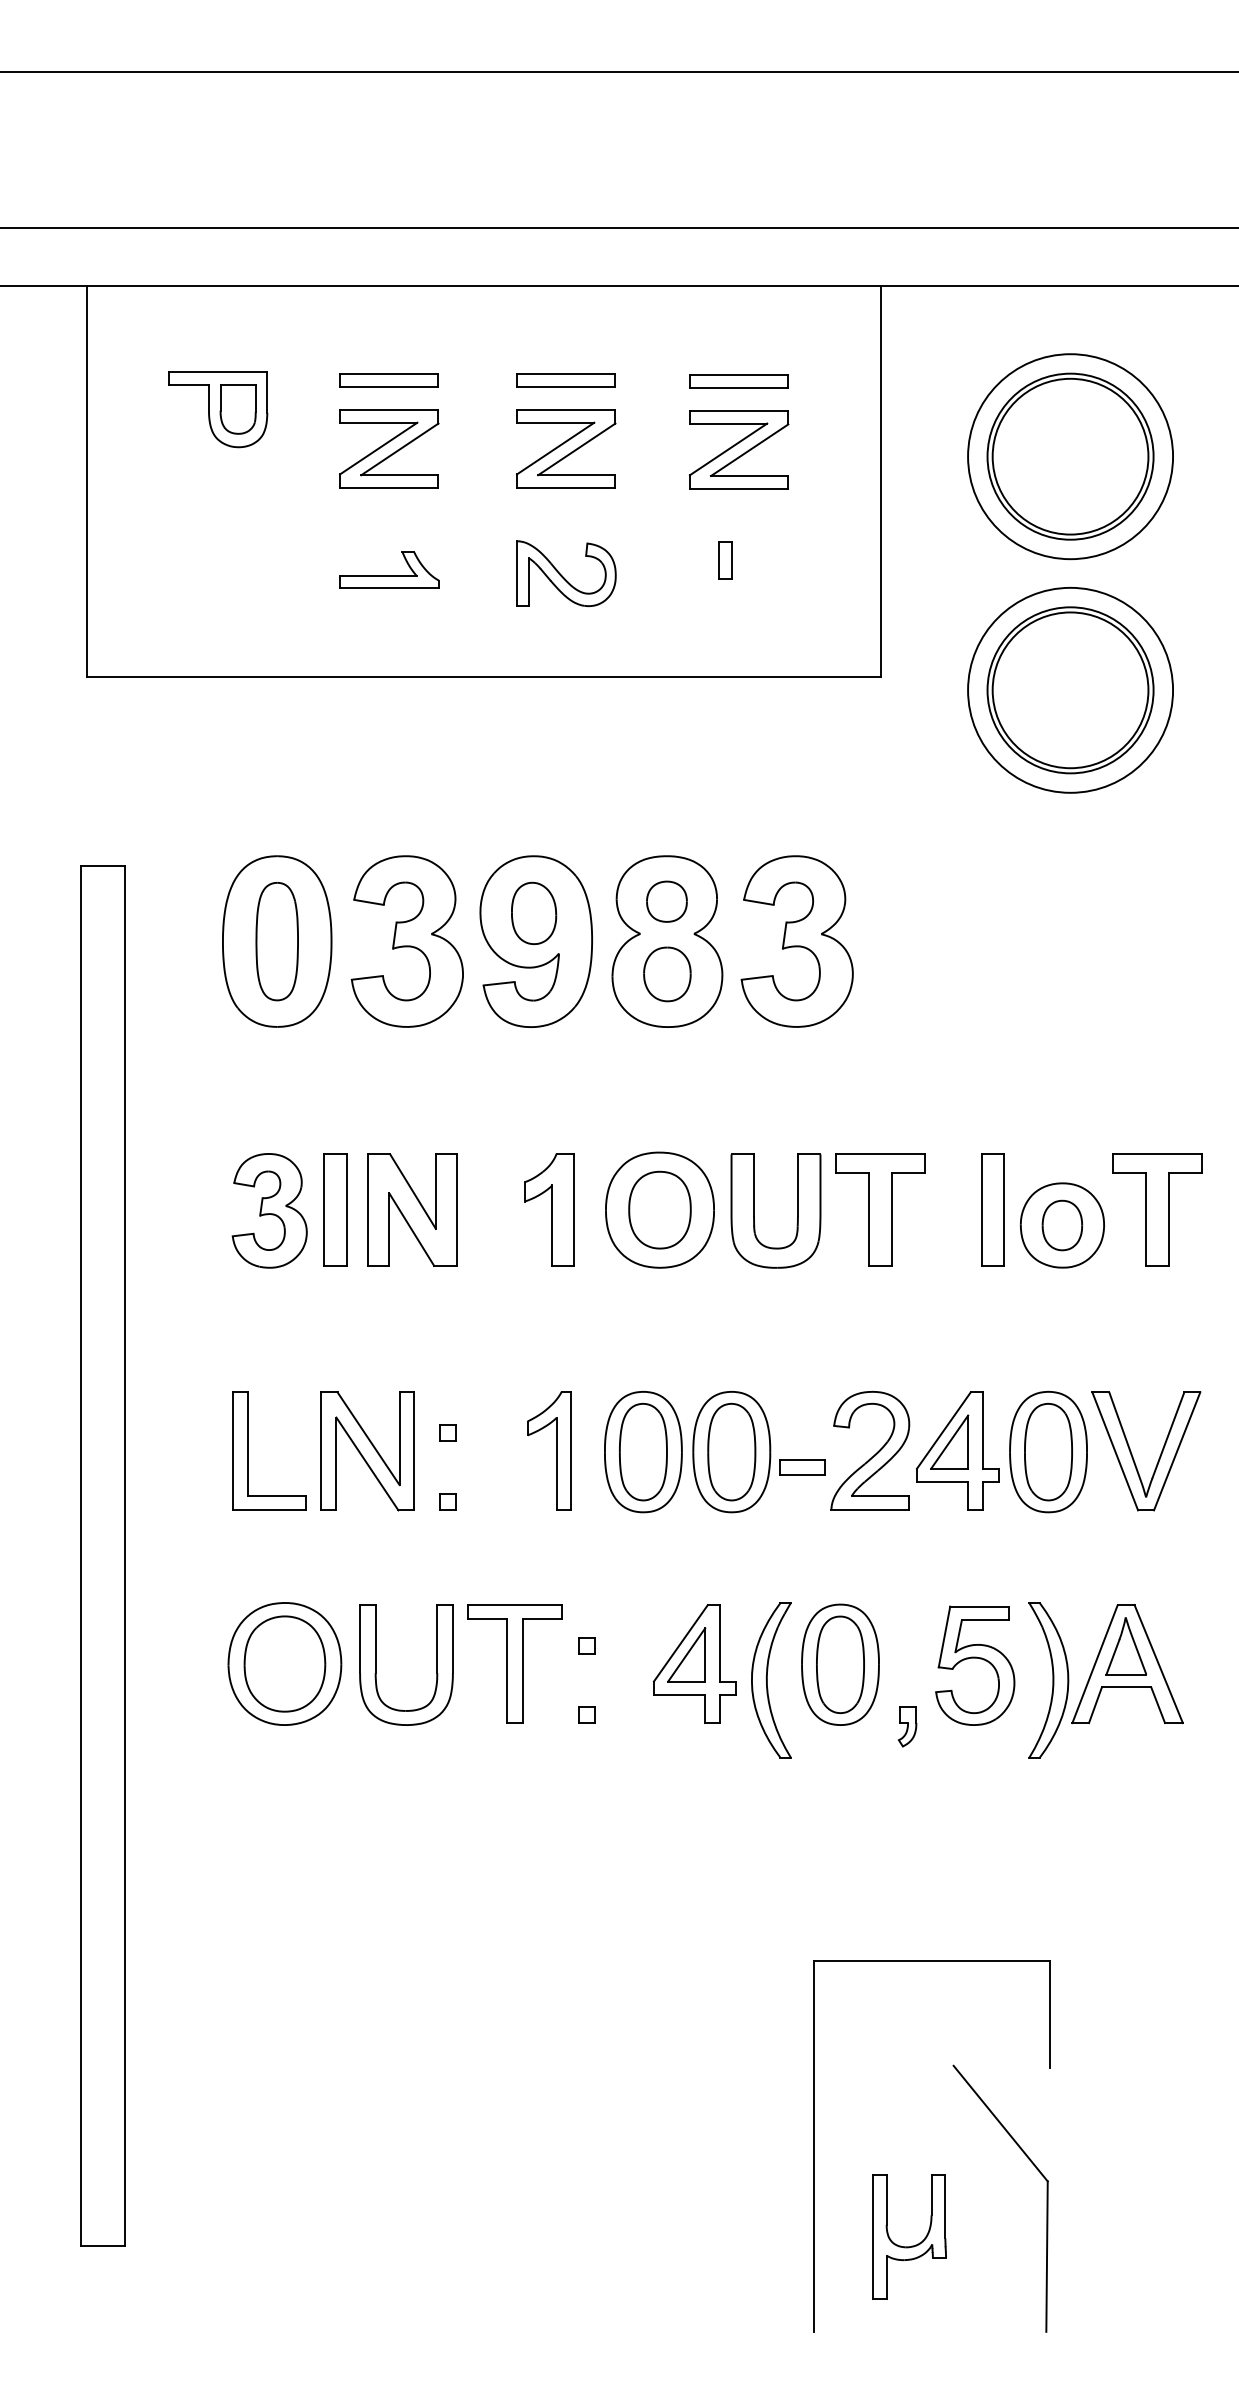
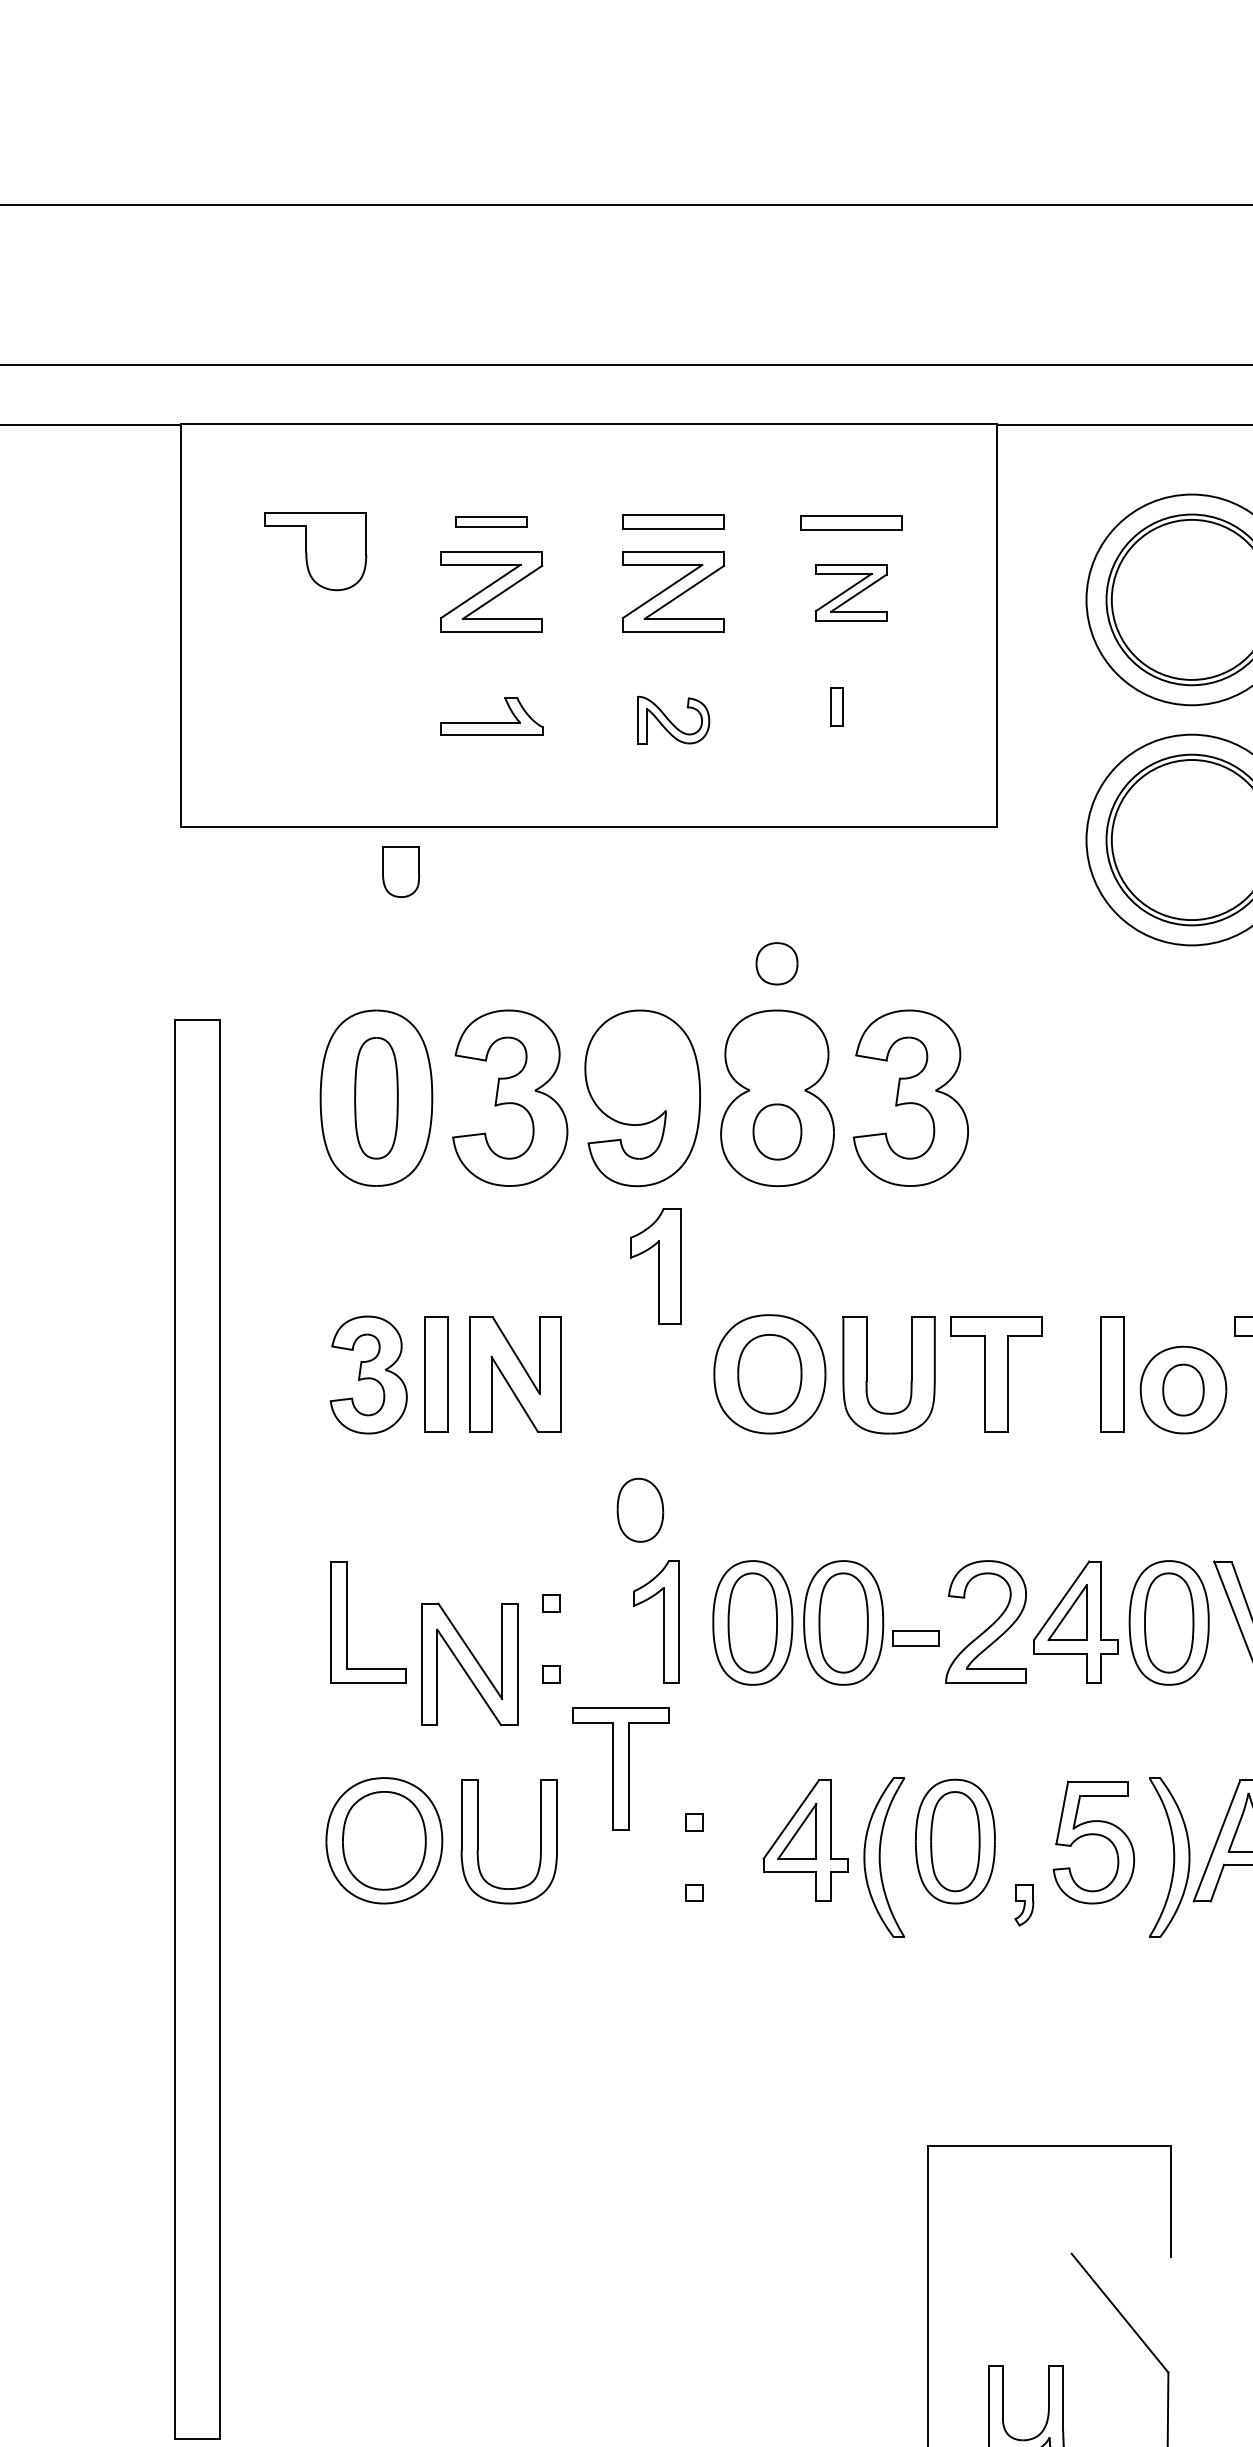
part: (388, 380) -> (490, 521), size x0.7
part: (237, 409) -> (400, 872), moved
part: (739, 449) -> (851, 592), size x0.7
part: (566, 573) -> (673, 719), size x0.7
part: (666, 901) -> (776, 963), moved
part: (534, 912) -> (640, 1509), moved
part: (549, 1209) -> (656, 1265), moved
part: (367, 1451) -> (469, 1664), moved
part: (514, 1663) -> (620, 1768), moved

